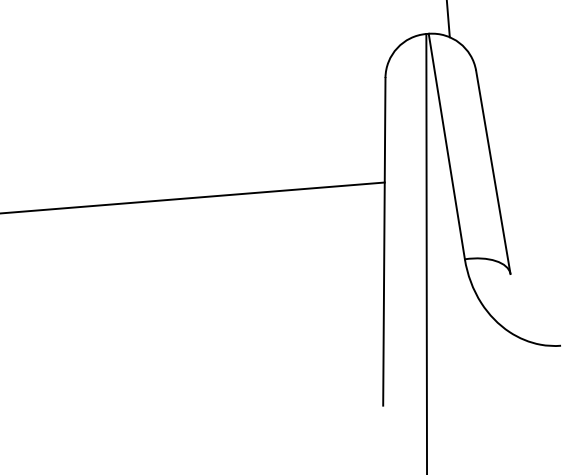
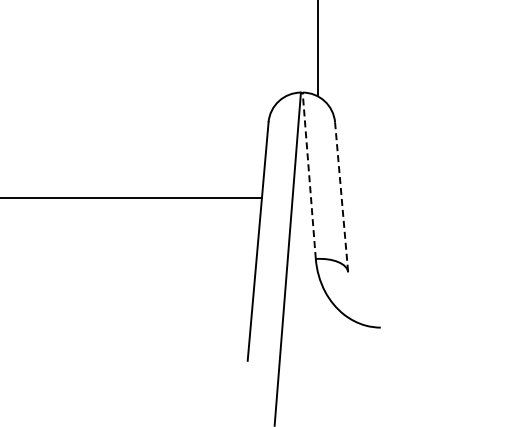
line: (447, 146) -> (309, 175), solid -> dashed
line: (493, 172) -> (341, 197), solid -> dashed

